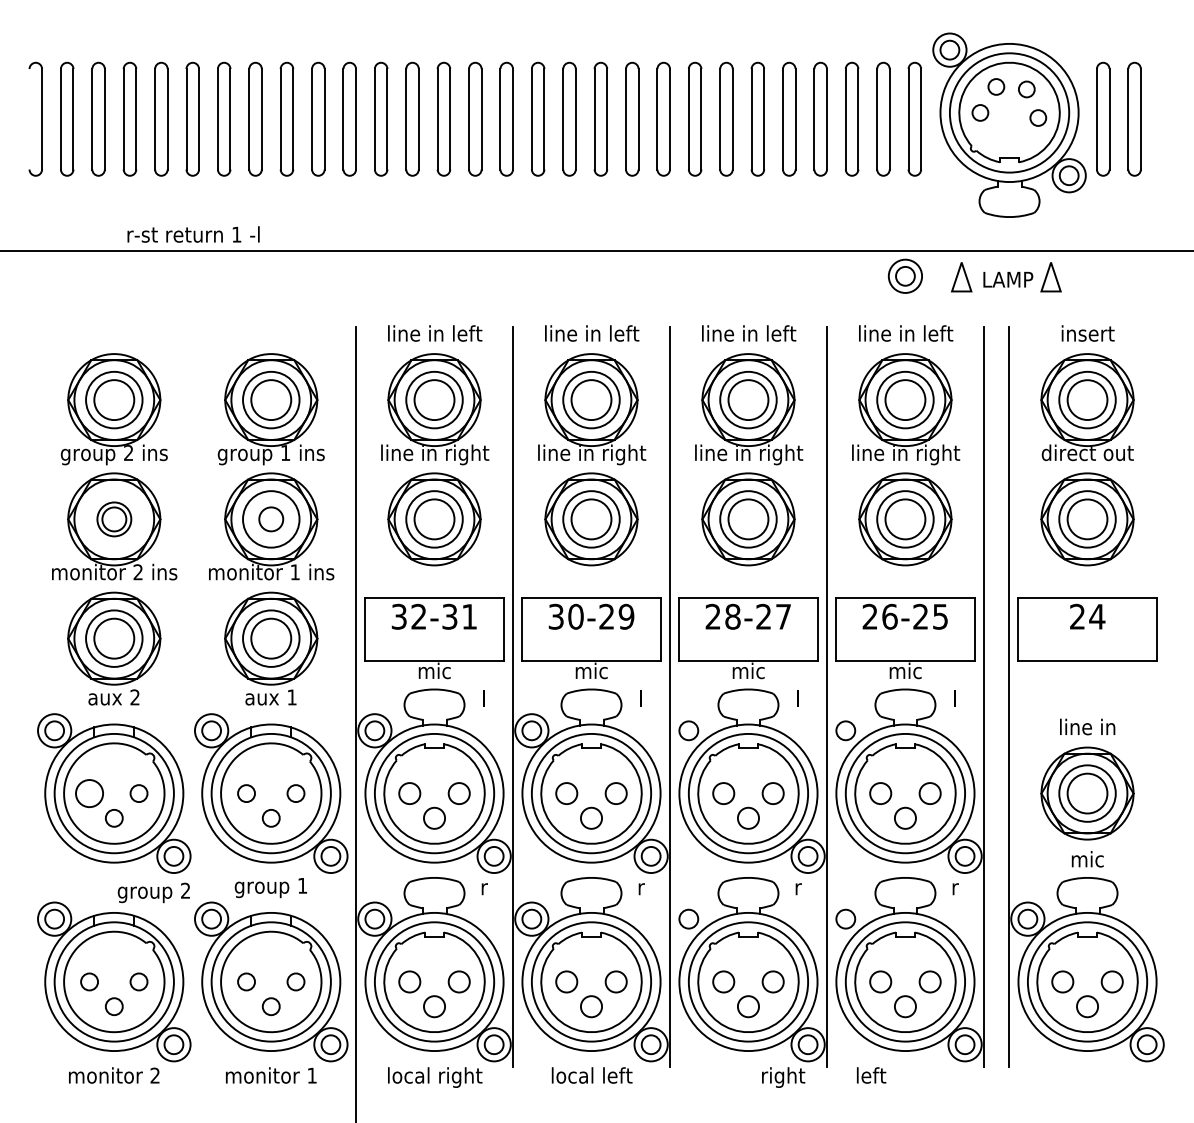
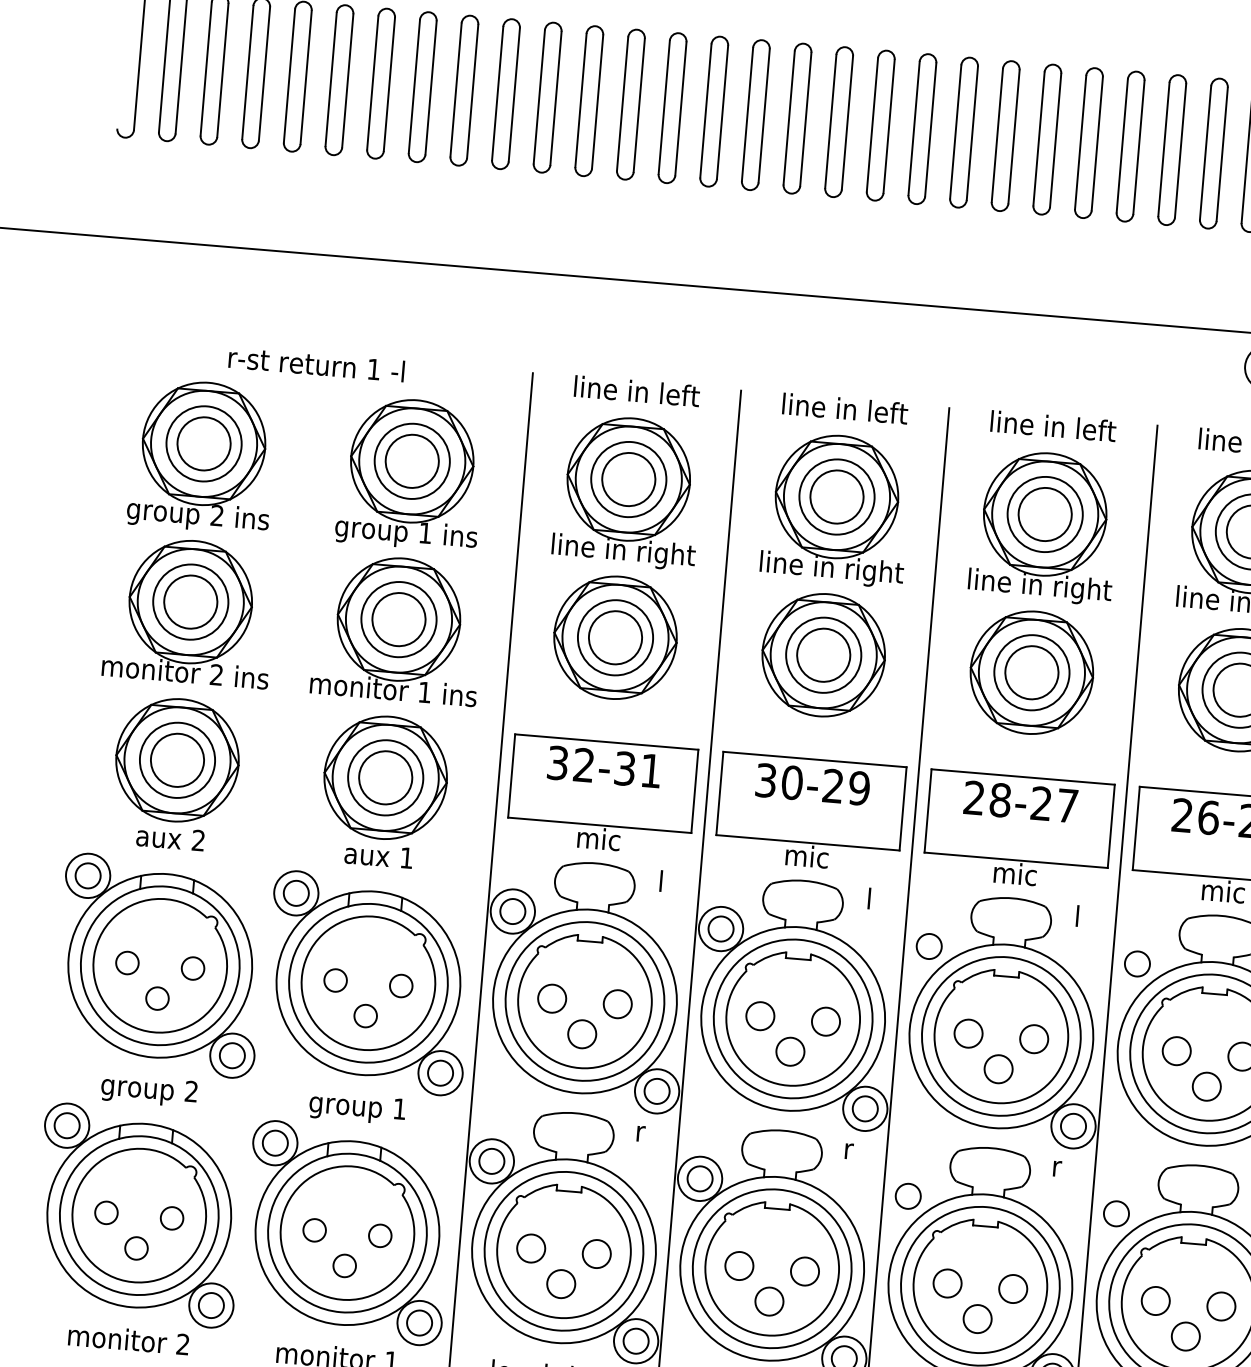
text: (193, 234) -> (316, 364), moved
part: (114, 519) -> (191, 602), size x1.67
circle: (271, 519) -> (399, 619), size x1.67
circle: (89, 793) -> (127, 962), size x0.62
text: (153, 892) -> (148, 1090), moved

